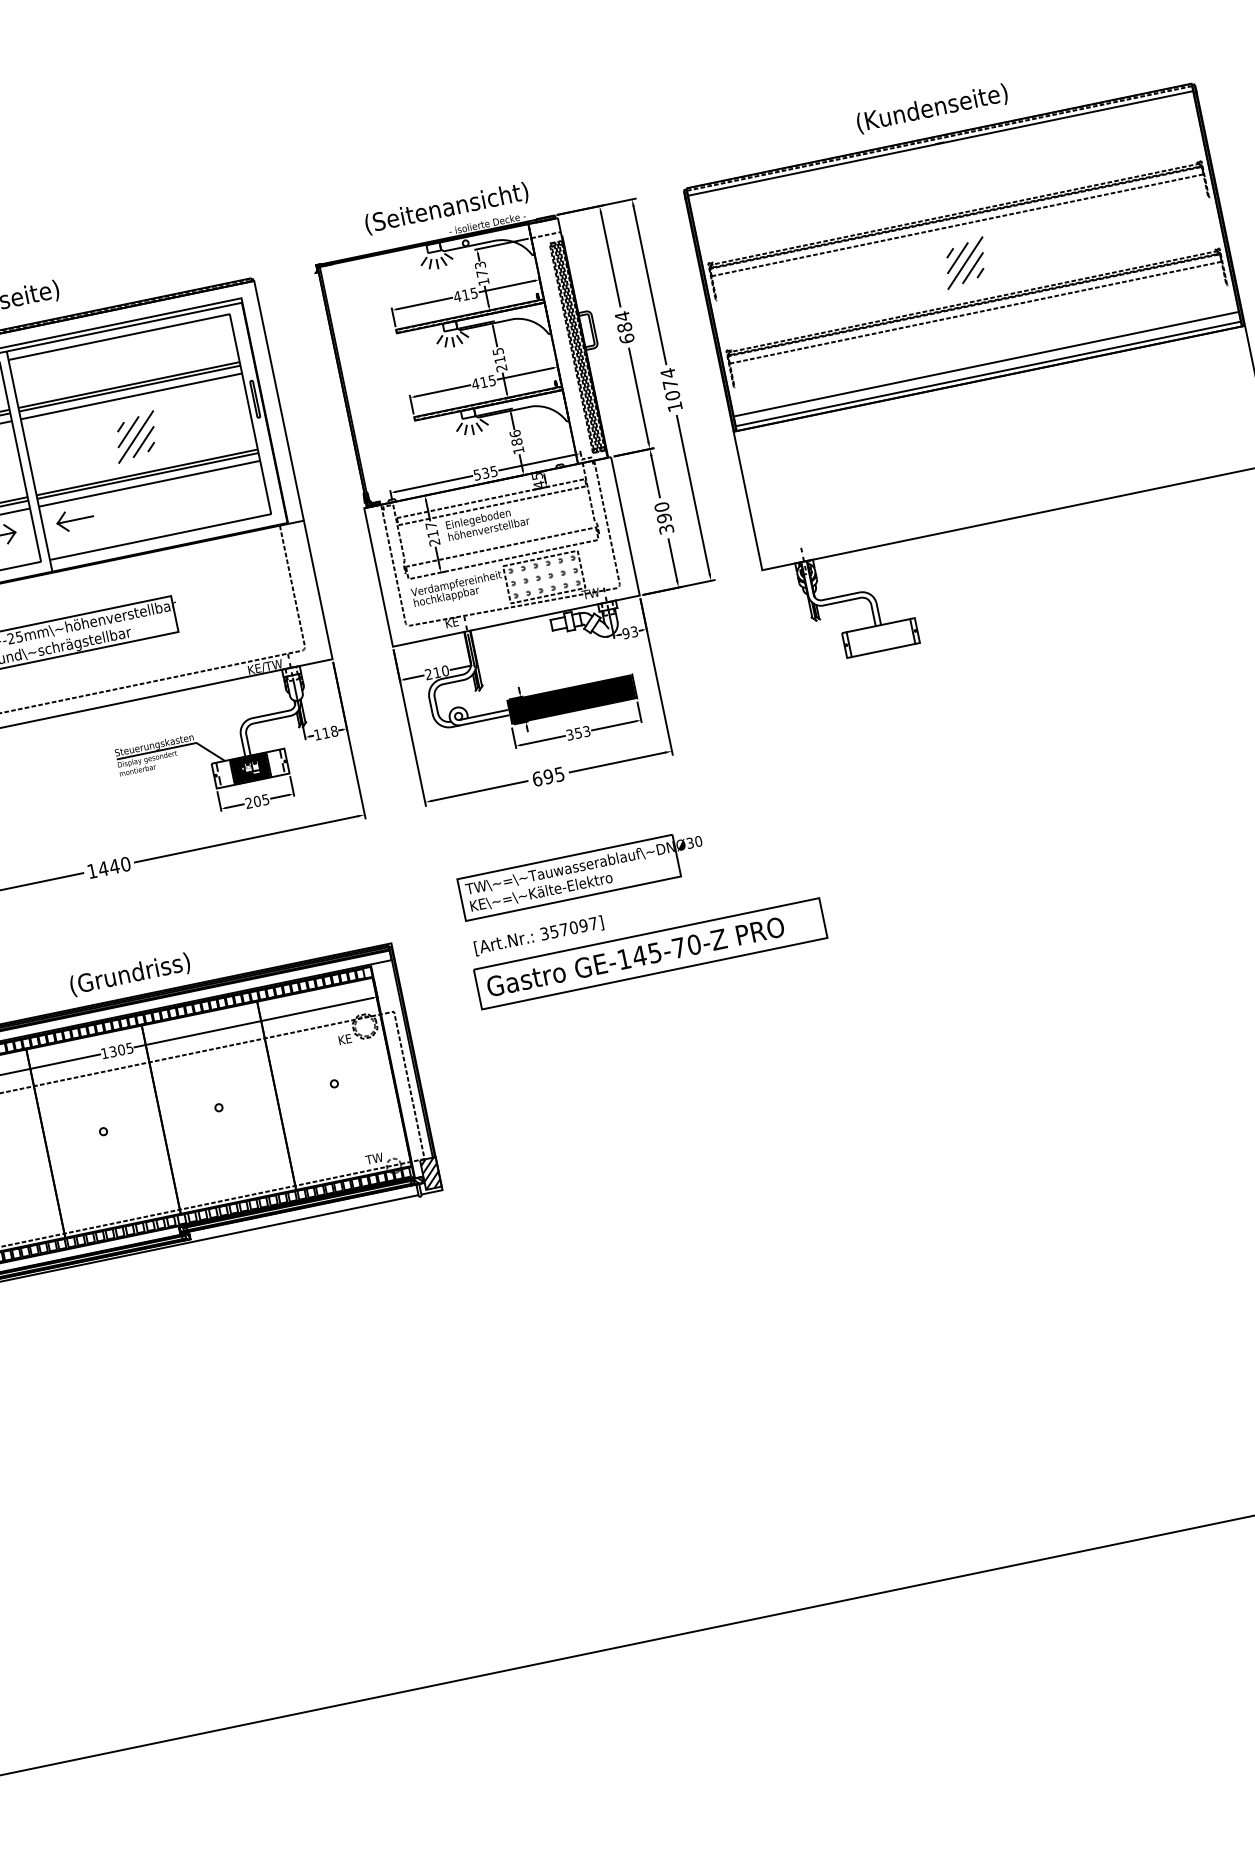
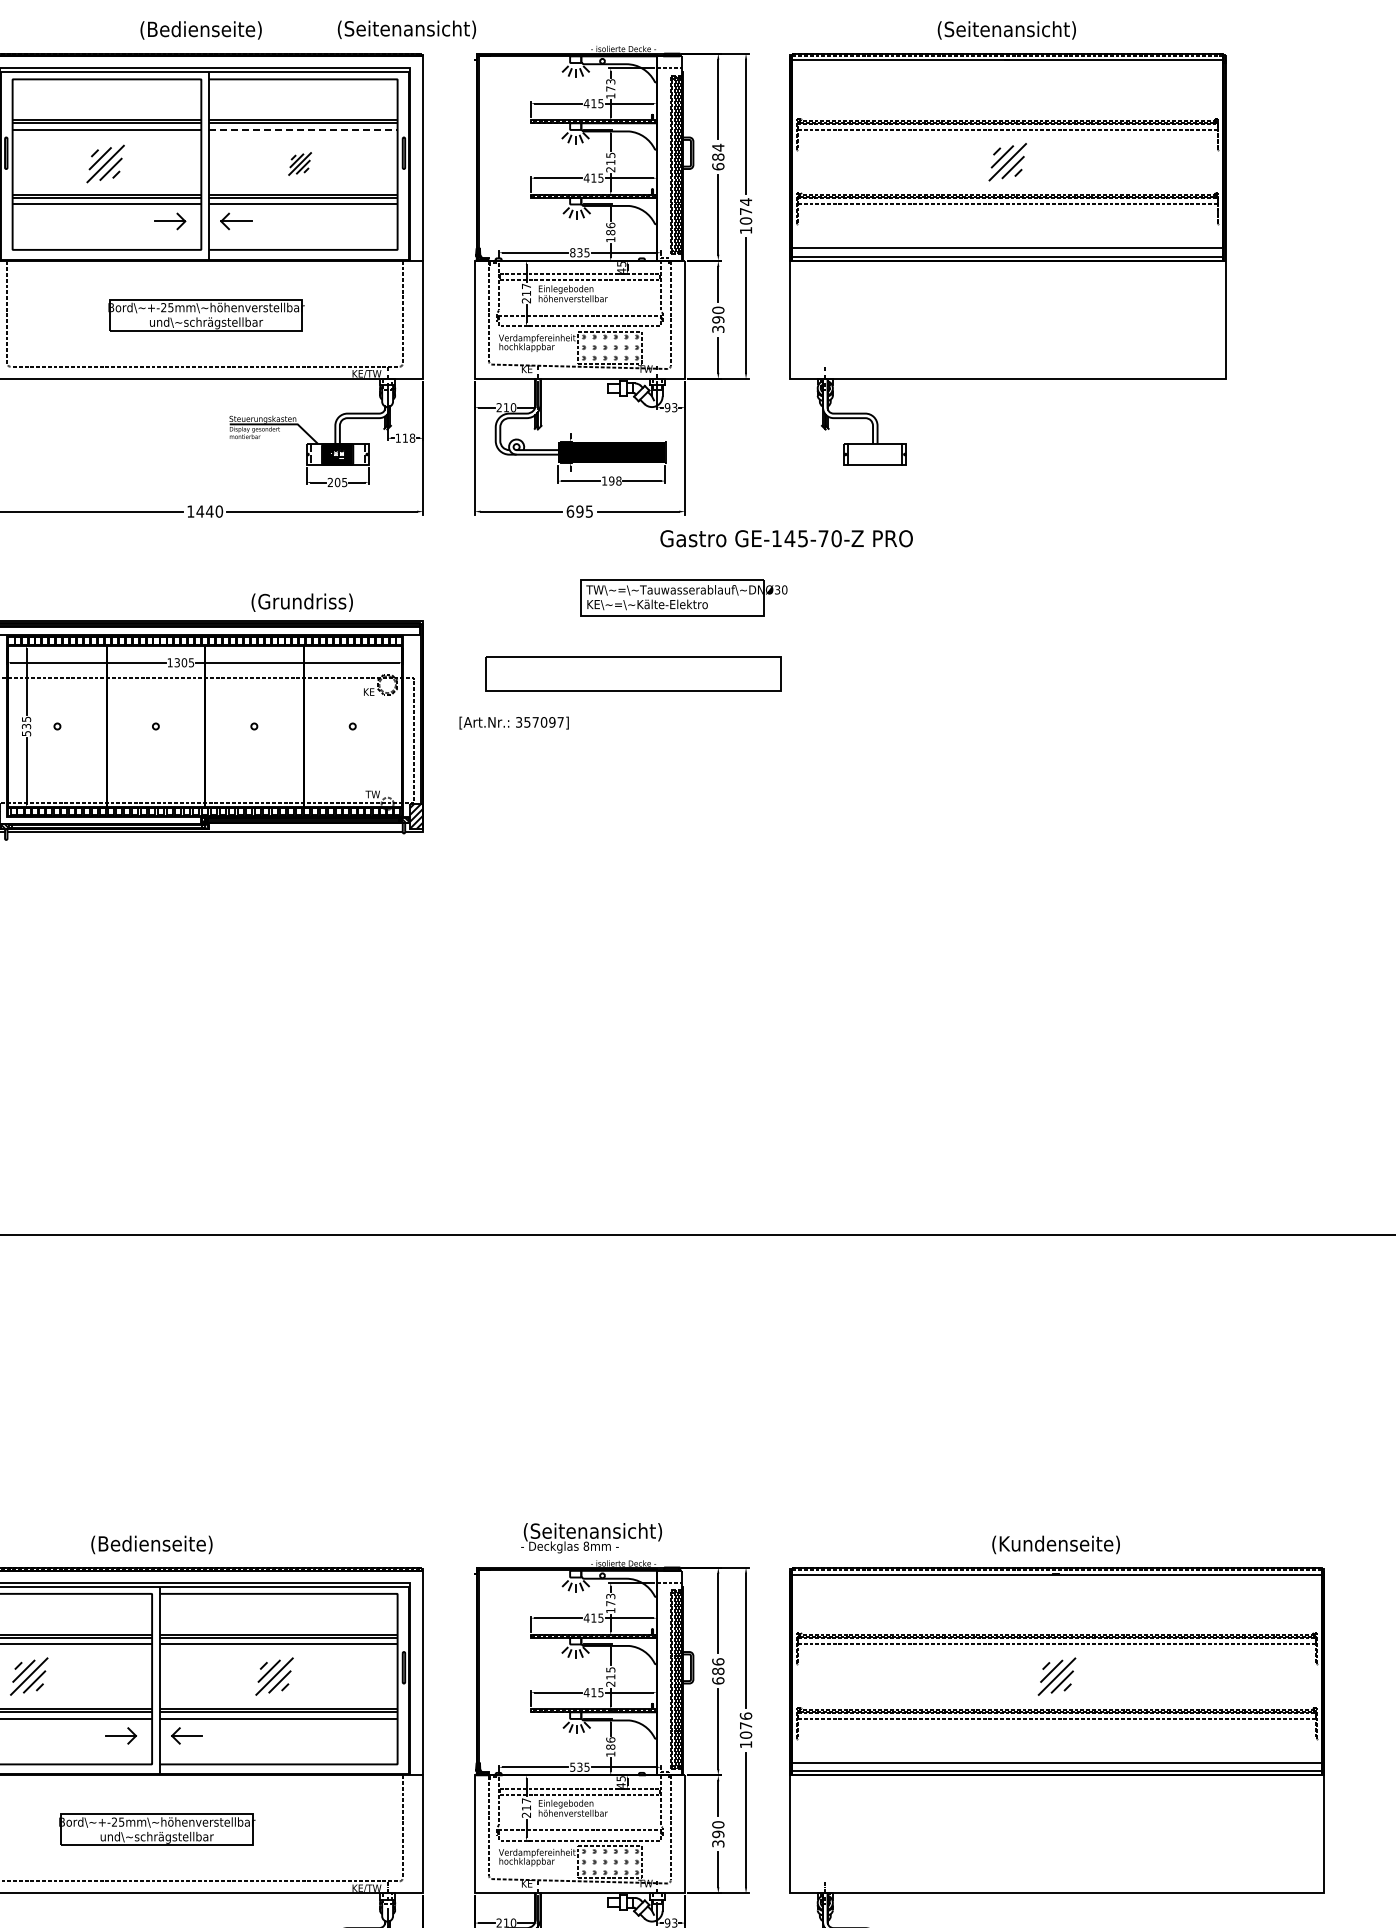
text: (931, 109) -> (1006, 30), (Kundenseite) -> (Seitenansicht)
text: (446, 208) -> (406, 29), moved
line: (131, 395) -> (303, 129), solid -> dashed
part: (135, 436) -> (299, 163), size x0.6
text: (476, 474) -> (572, 252), 535 -> 835
text: (578, 732) -> (611, 480), 353 -> 198
part: (581, 874) -> (683, 597), moved
text: (538, 935) -> (513, 722), moved
text: (635, 956) -> (786, 538), moved
text: (129, 974) -> (301, 602), moved

